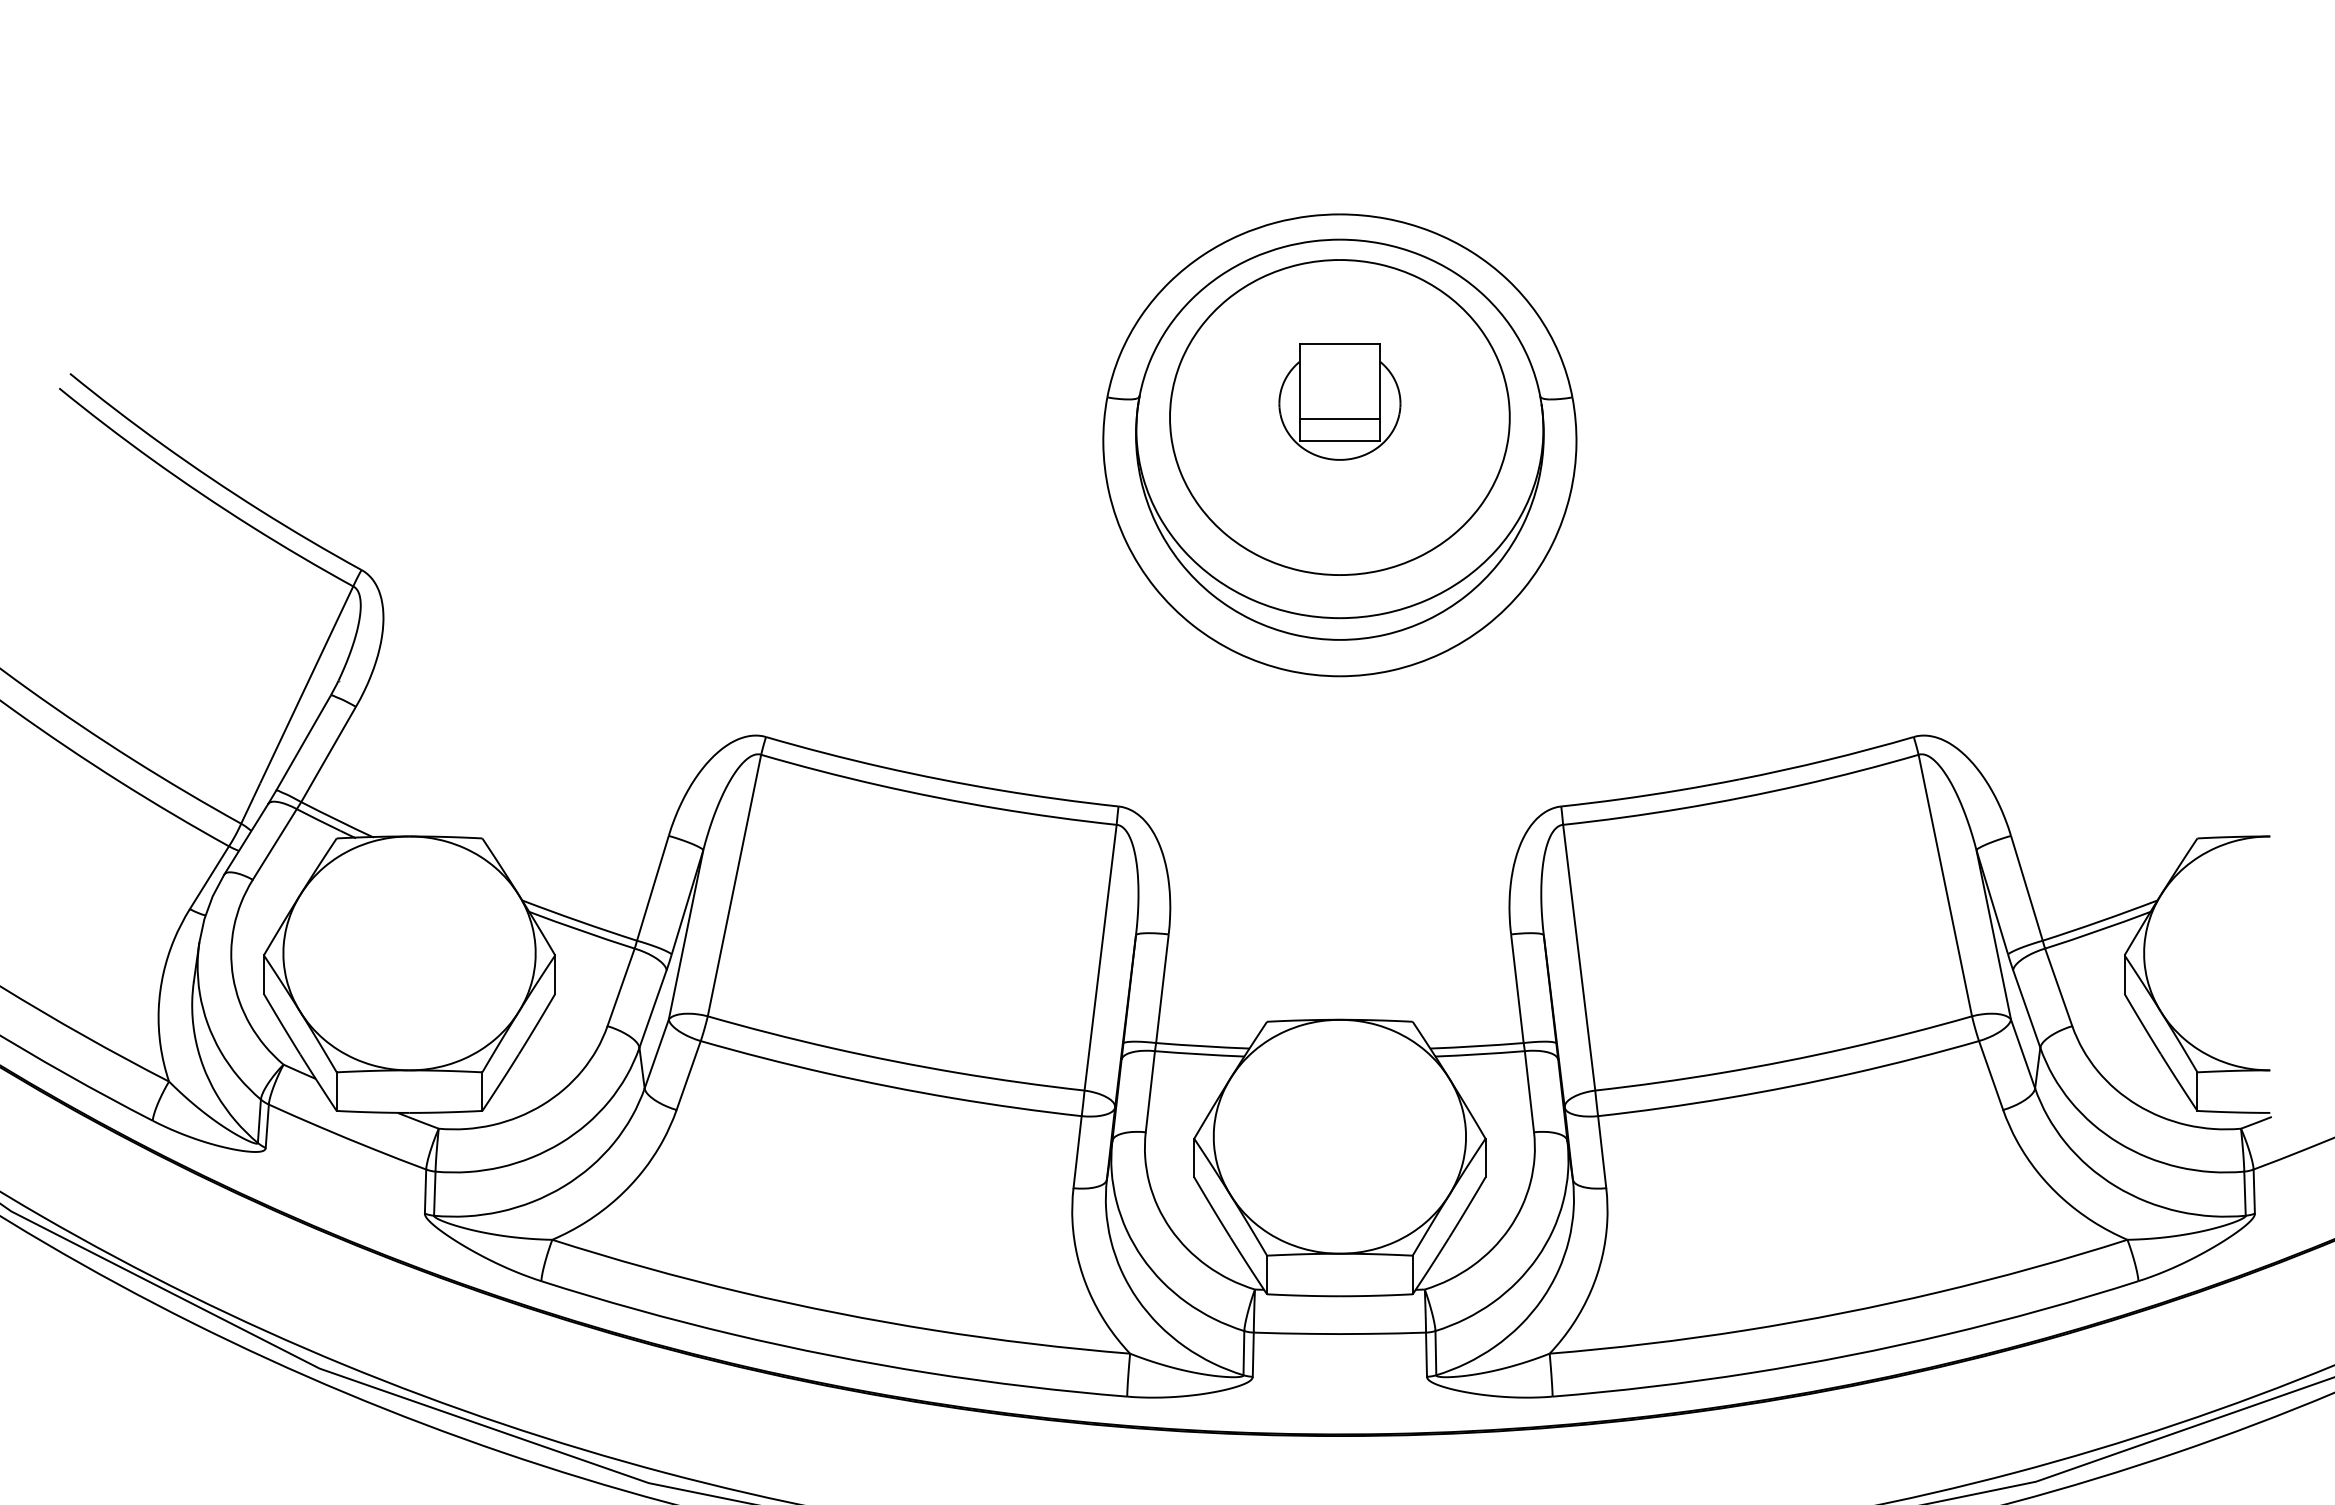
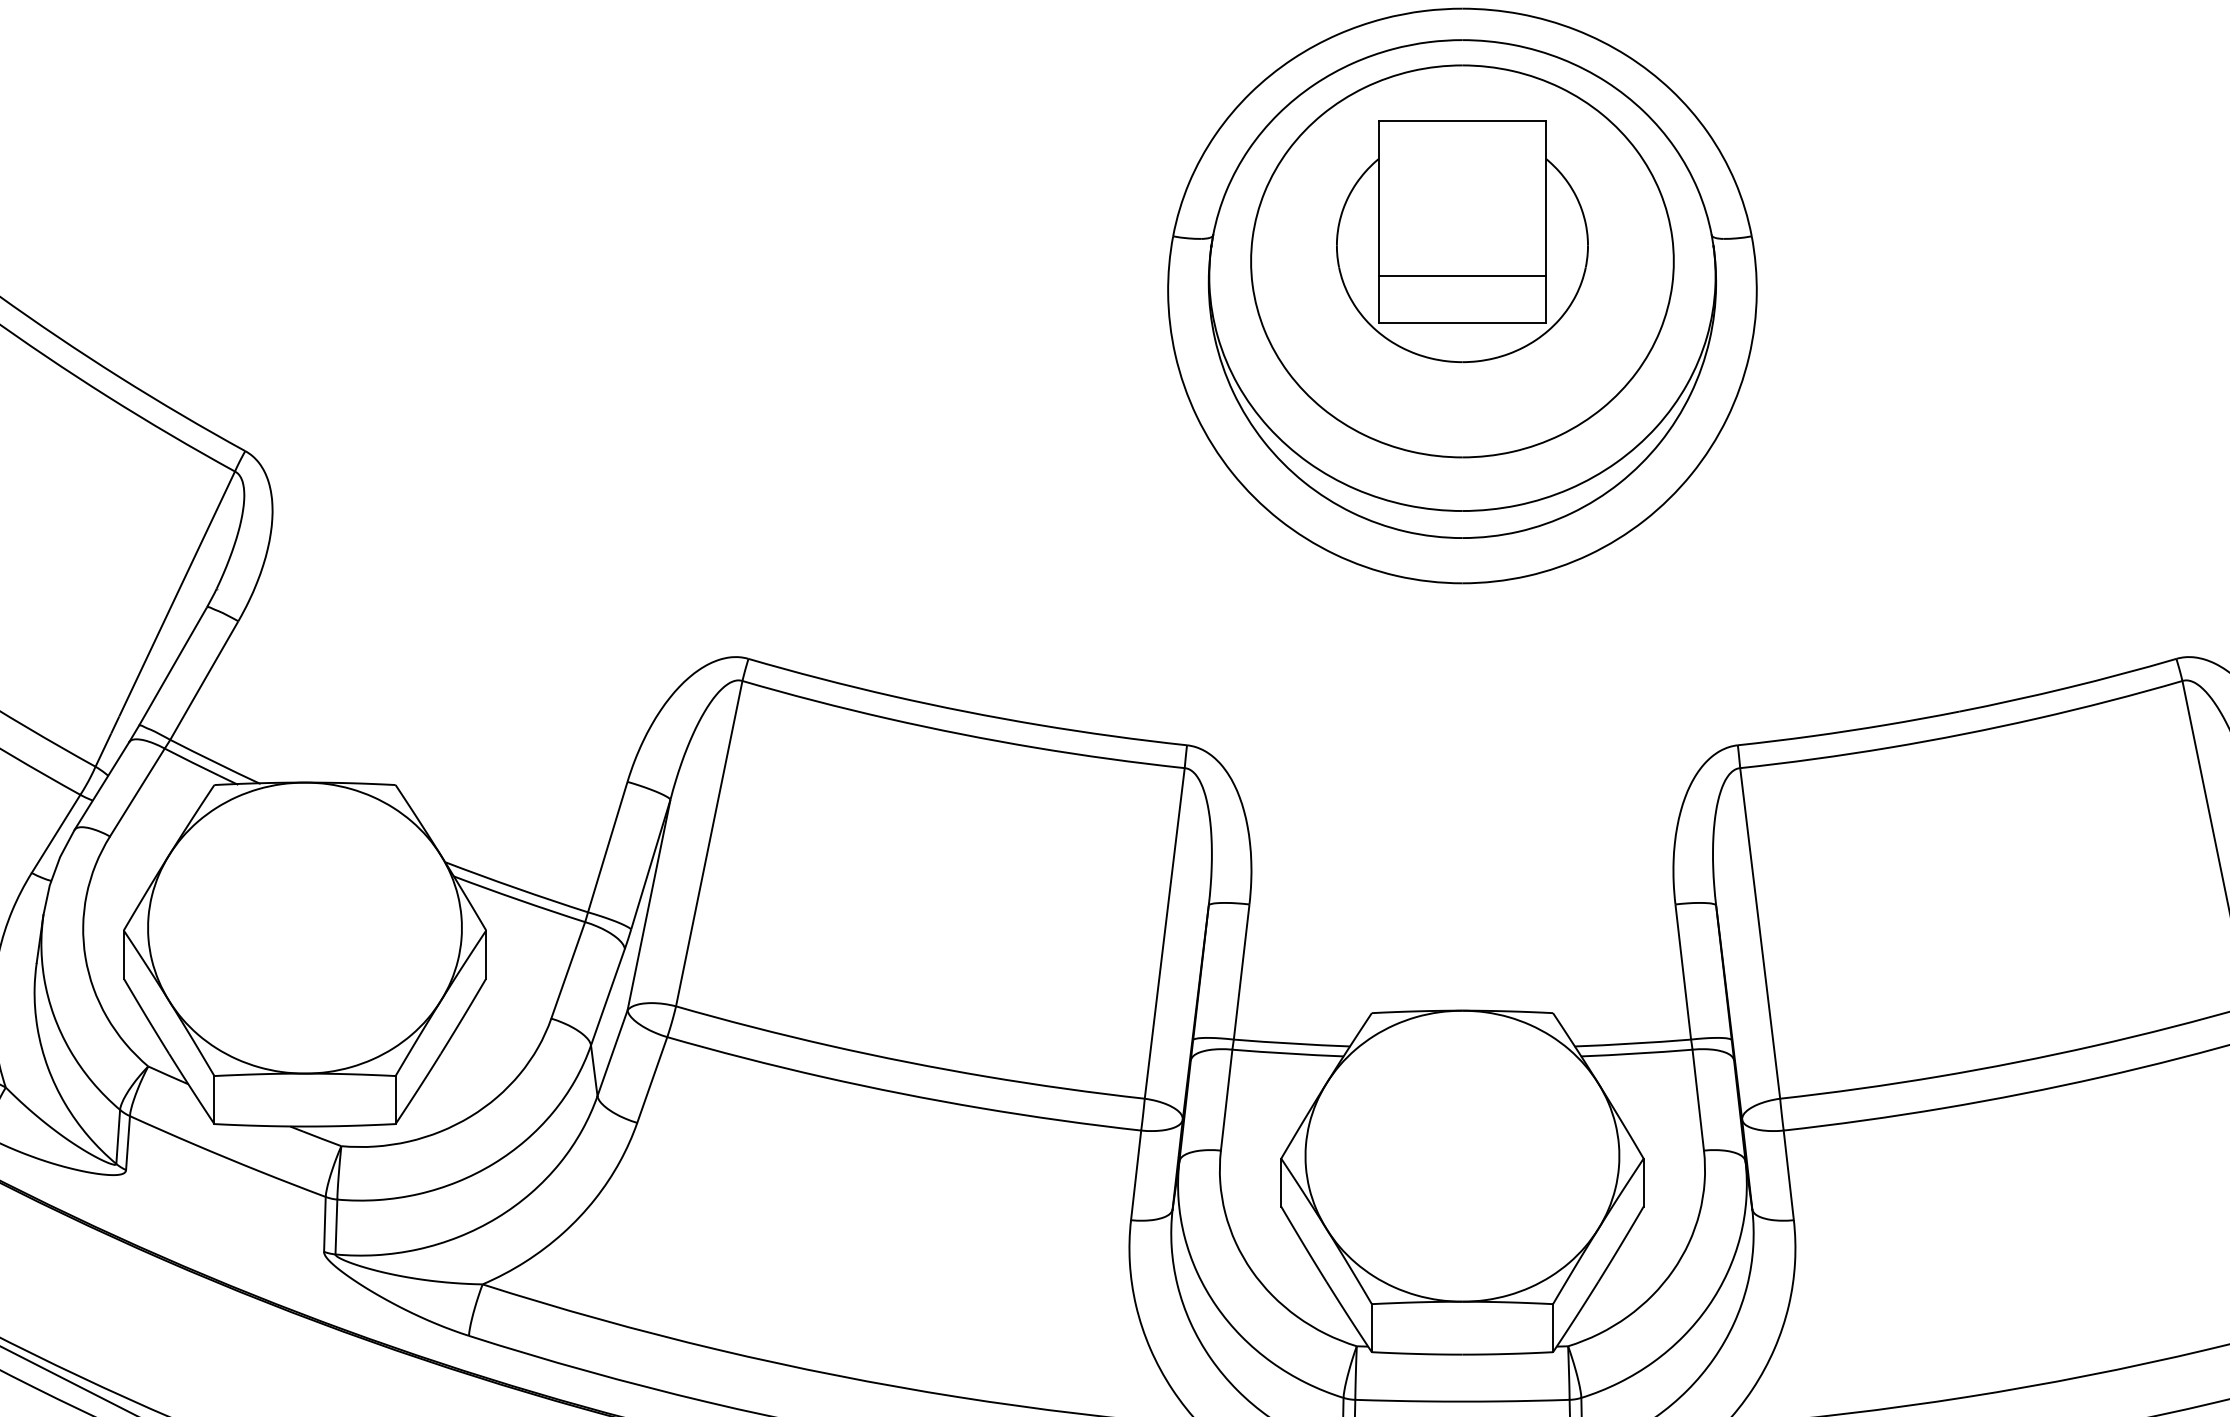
part: (1339, 401) -> (1461, 241), size x1.67

